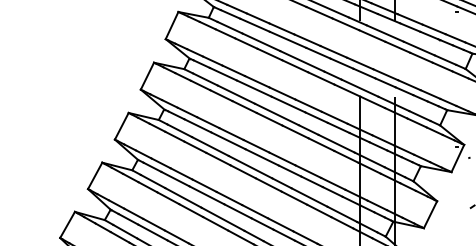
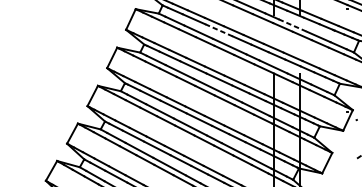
line: (385, 33) -> (293, 25), solid -> dashed
line: (288, 39) -> (219, 30), solid -> dashed

